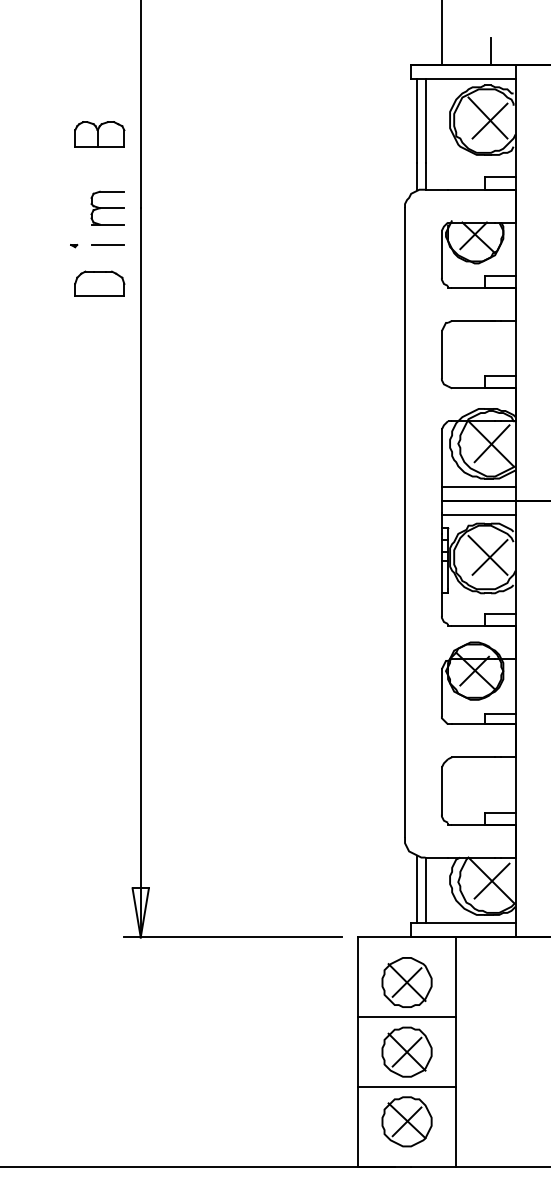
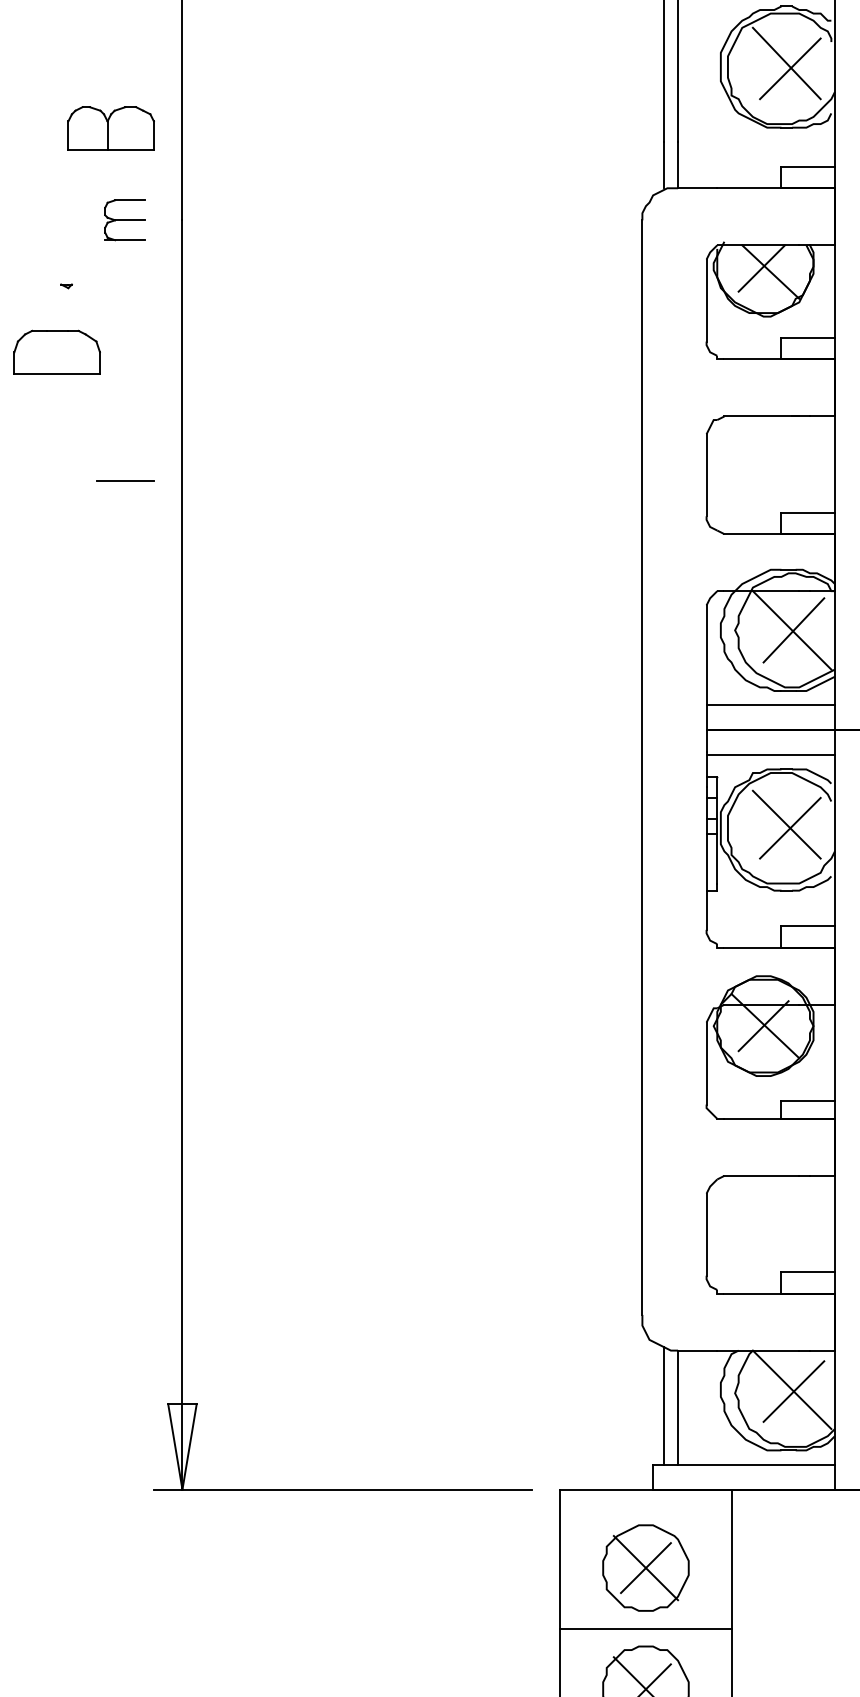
part: (99, 134) -> (110, 128), moved
part: (107, 207) -> (124, 219), size x0.7
line: (107, 244) -> (124, 480), moved
part: (99, 283) -> (56, 351), moved

